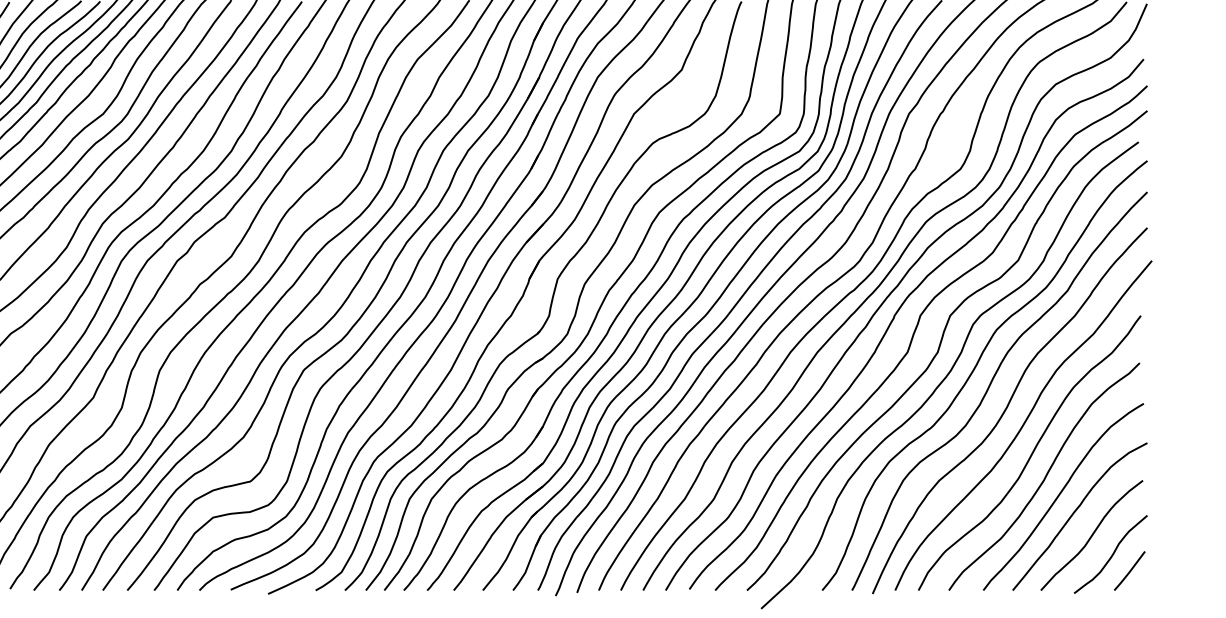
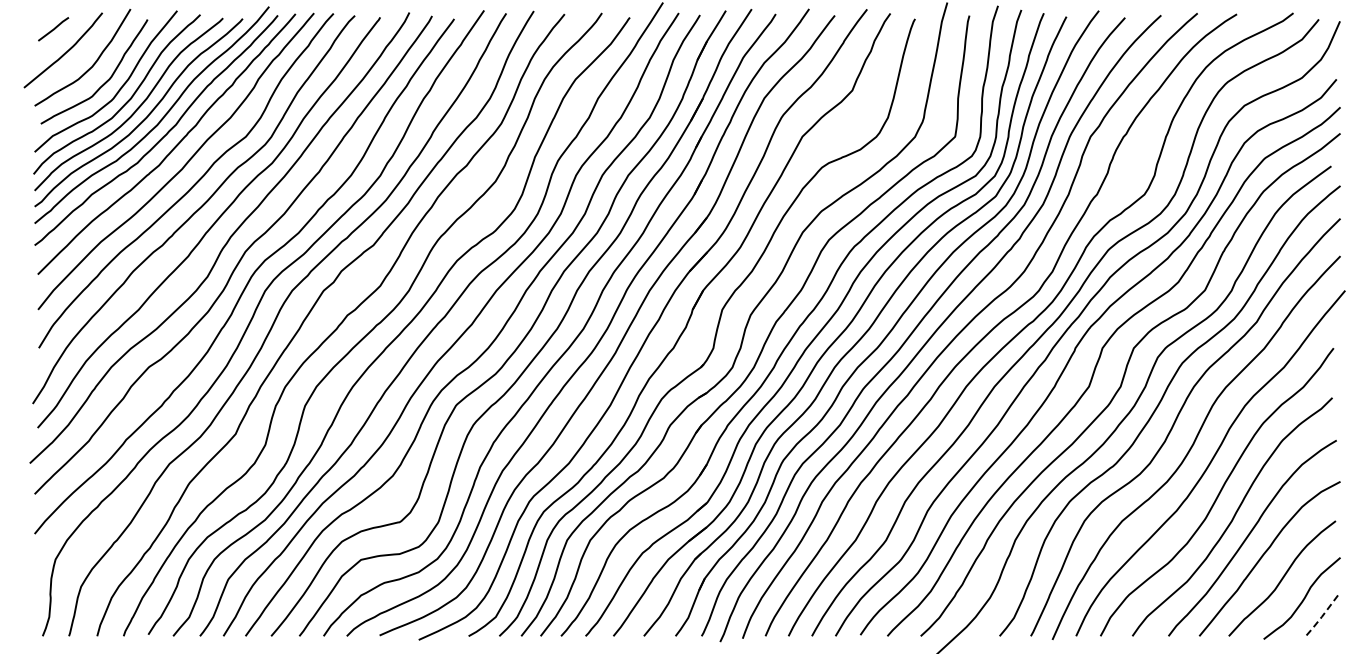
line: (1129, 572) -> (1321, 617), solid -> dashed

